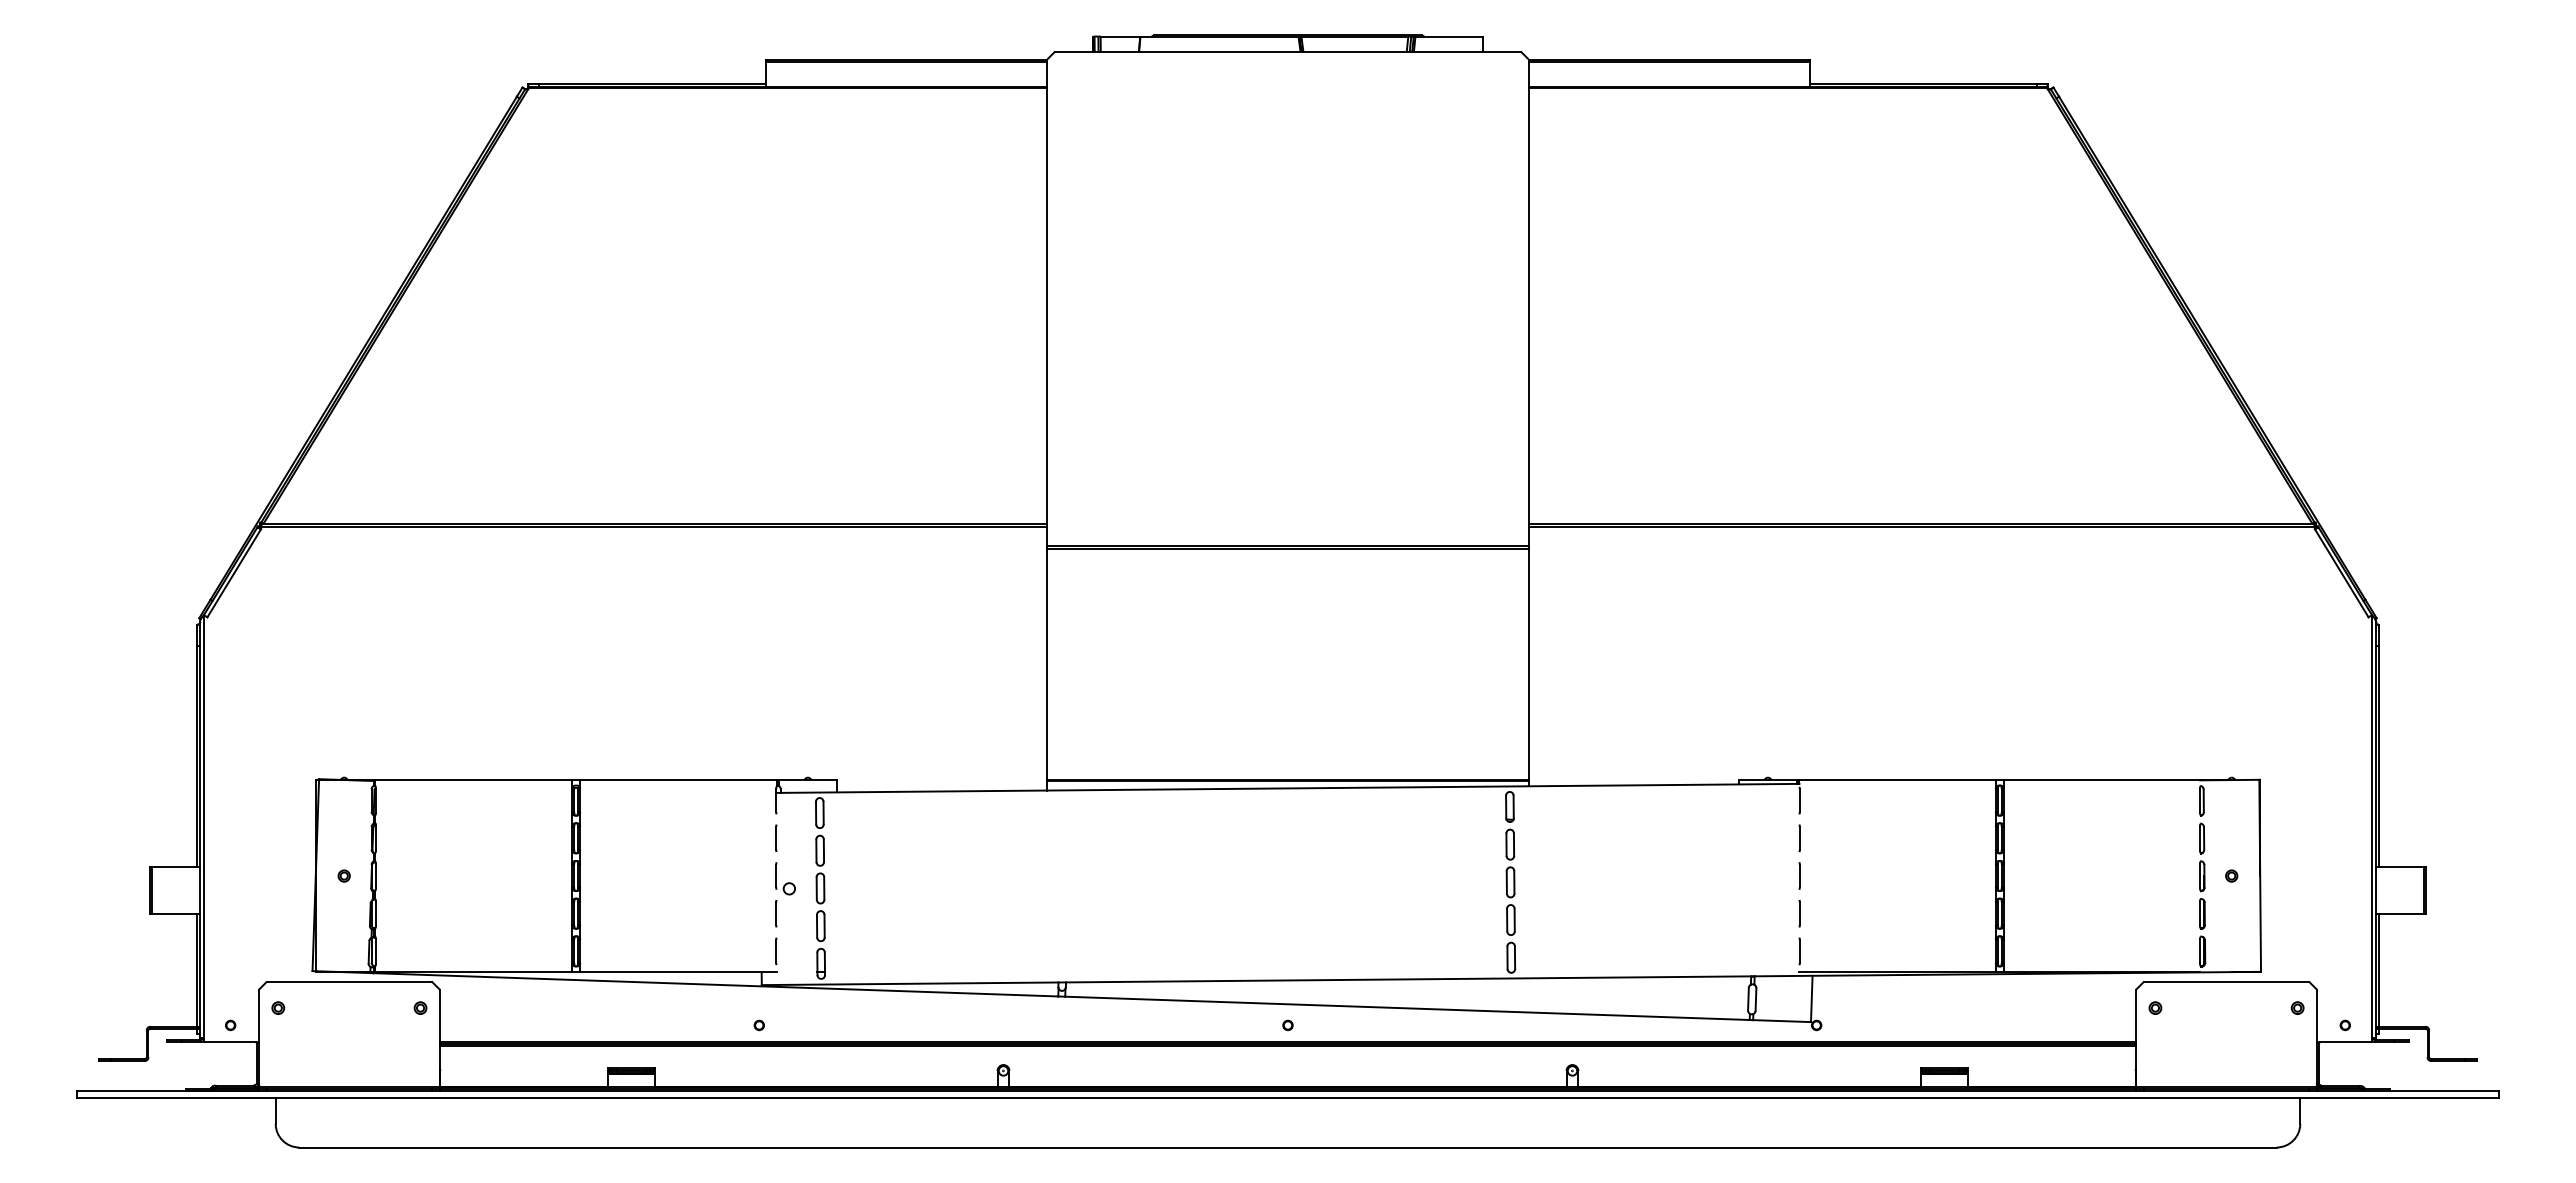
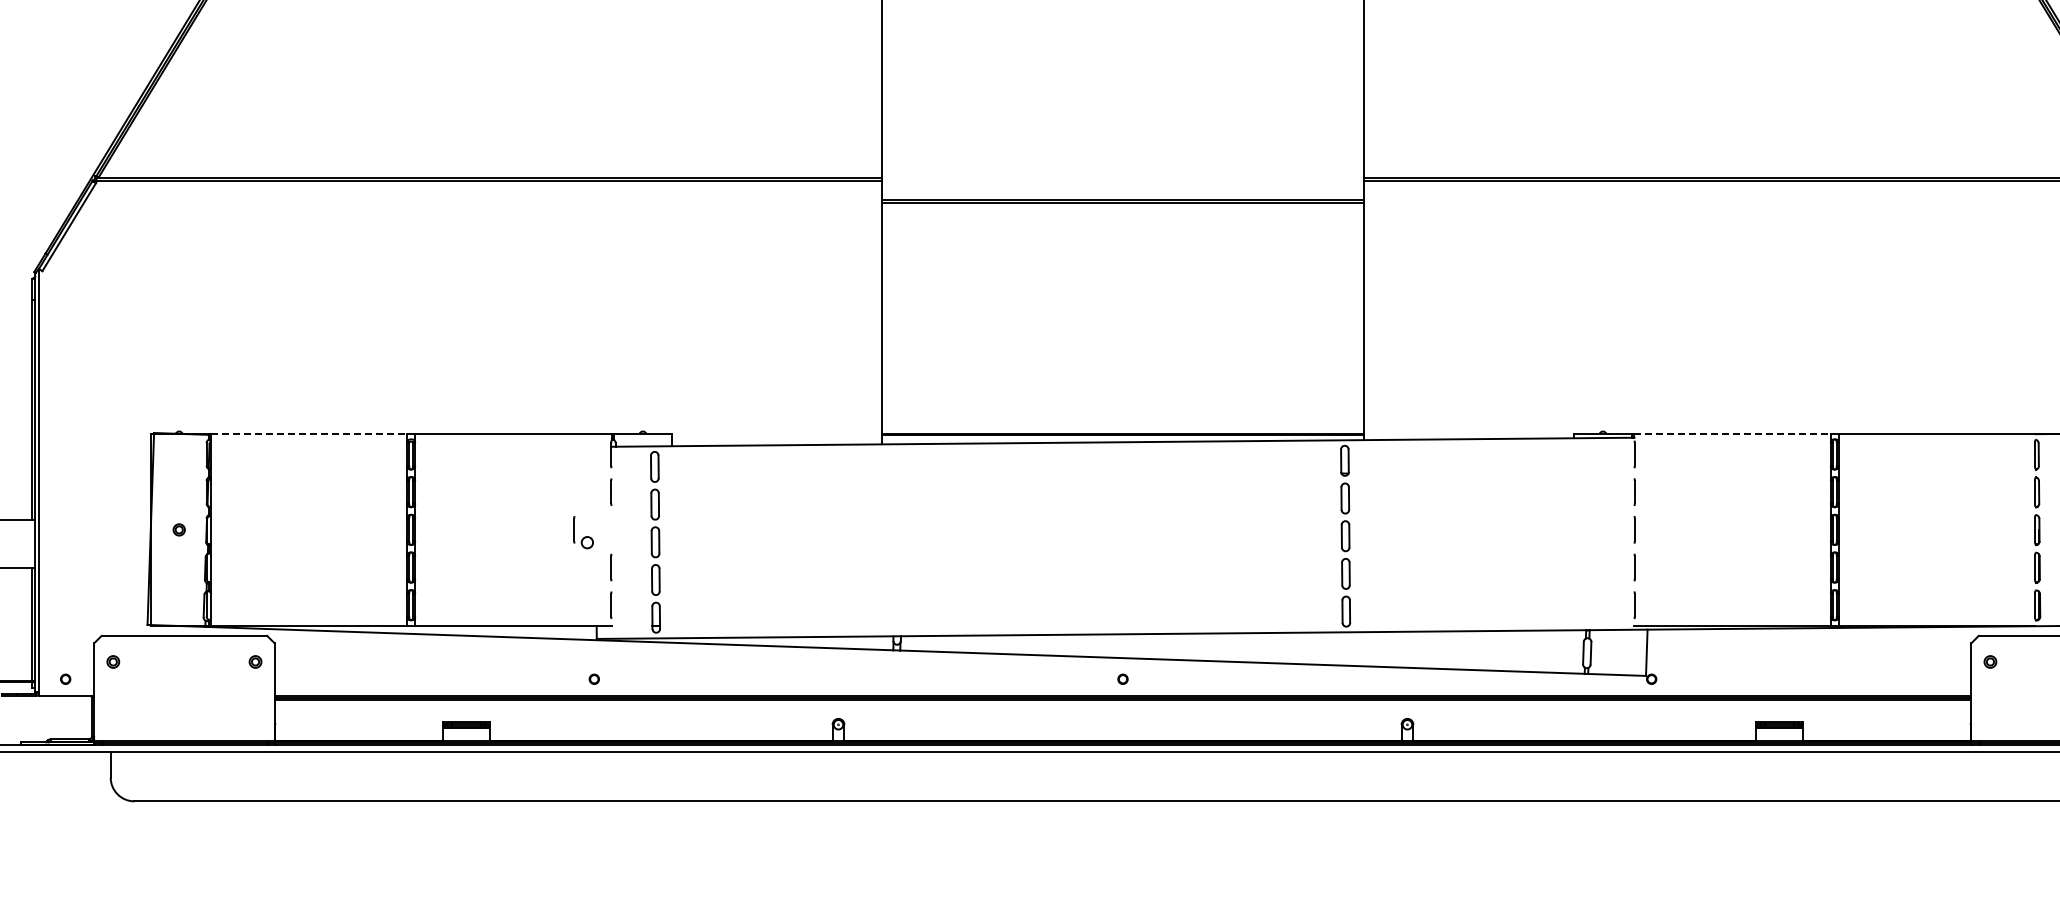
line: (474, 780) -> (309, 434), solid -> dashed
line: (1898, 780) -> (1733, 434), solid -> dashed
part: (785, 878) -> (583, 532), moved

